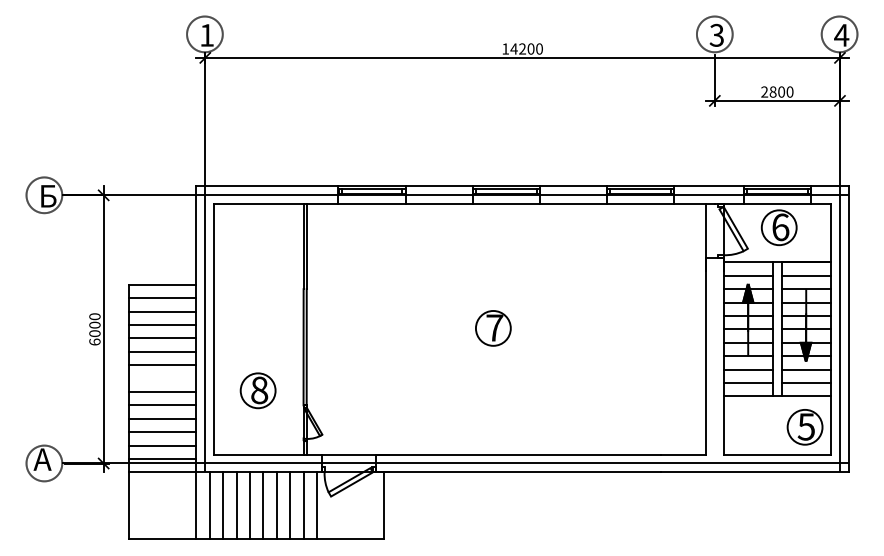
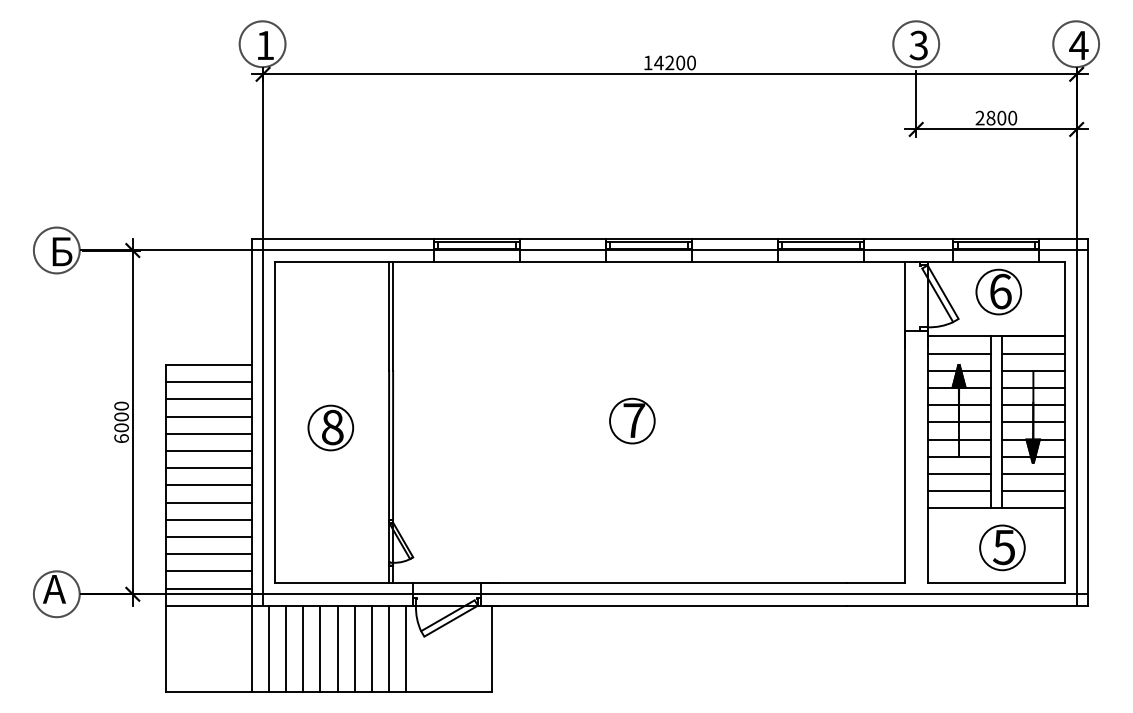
line: (162, 378) -> (208, 485), added
part: (257, 390) -> (329, 427), moved
part: (804, 427) -> (1001, 548), moved

